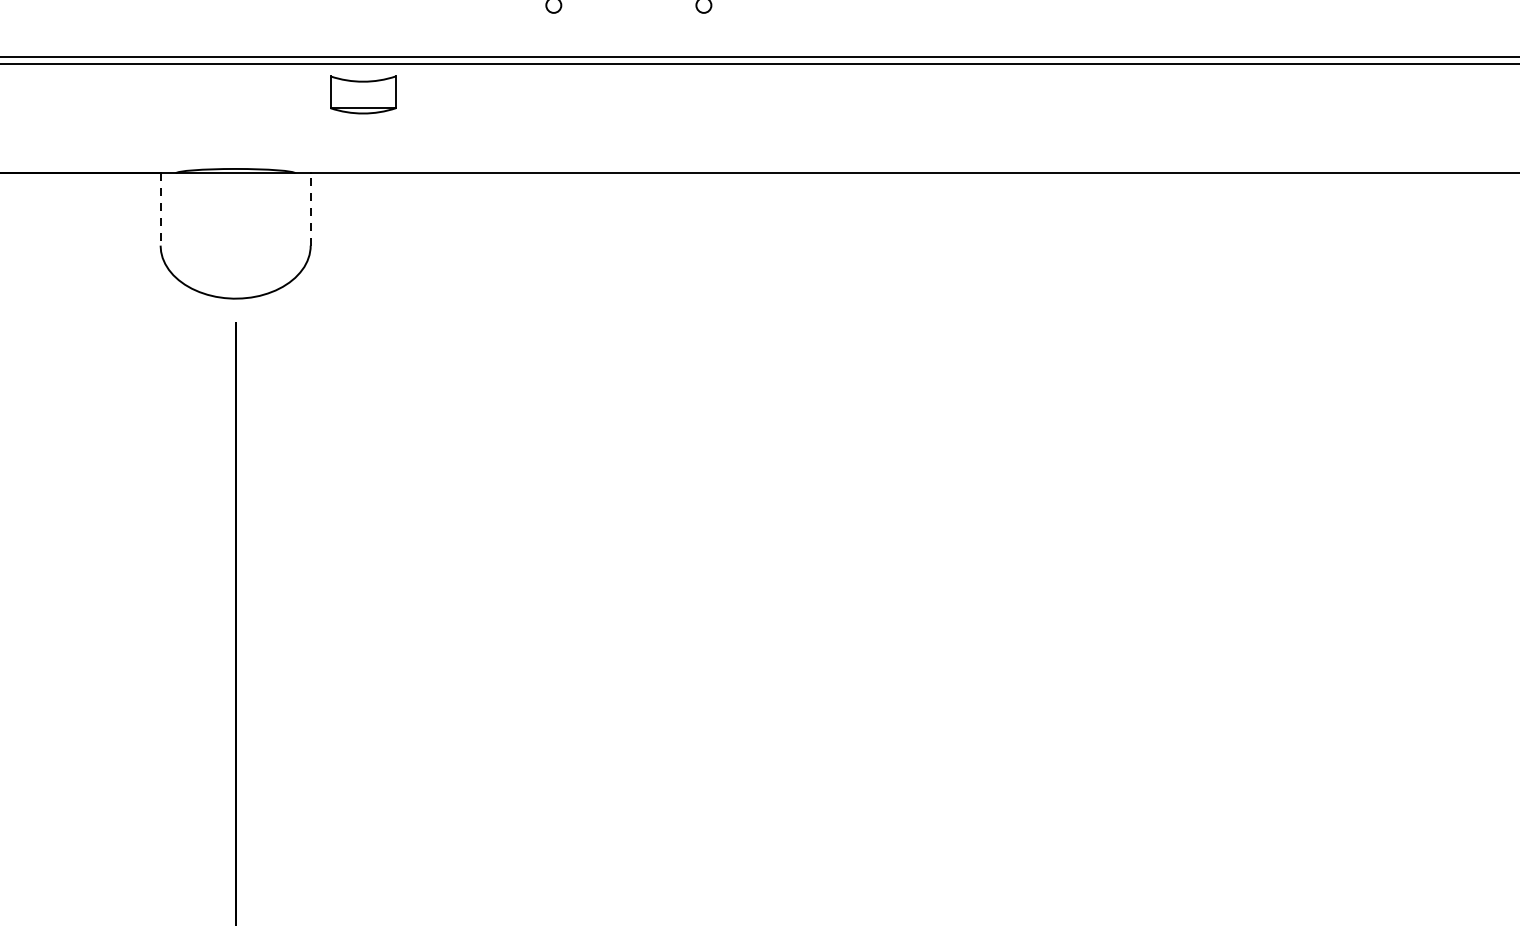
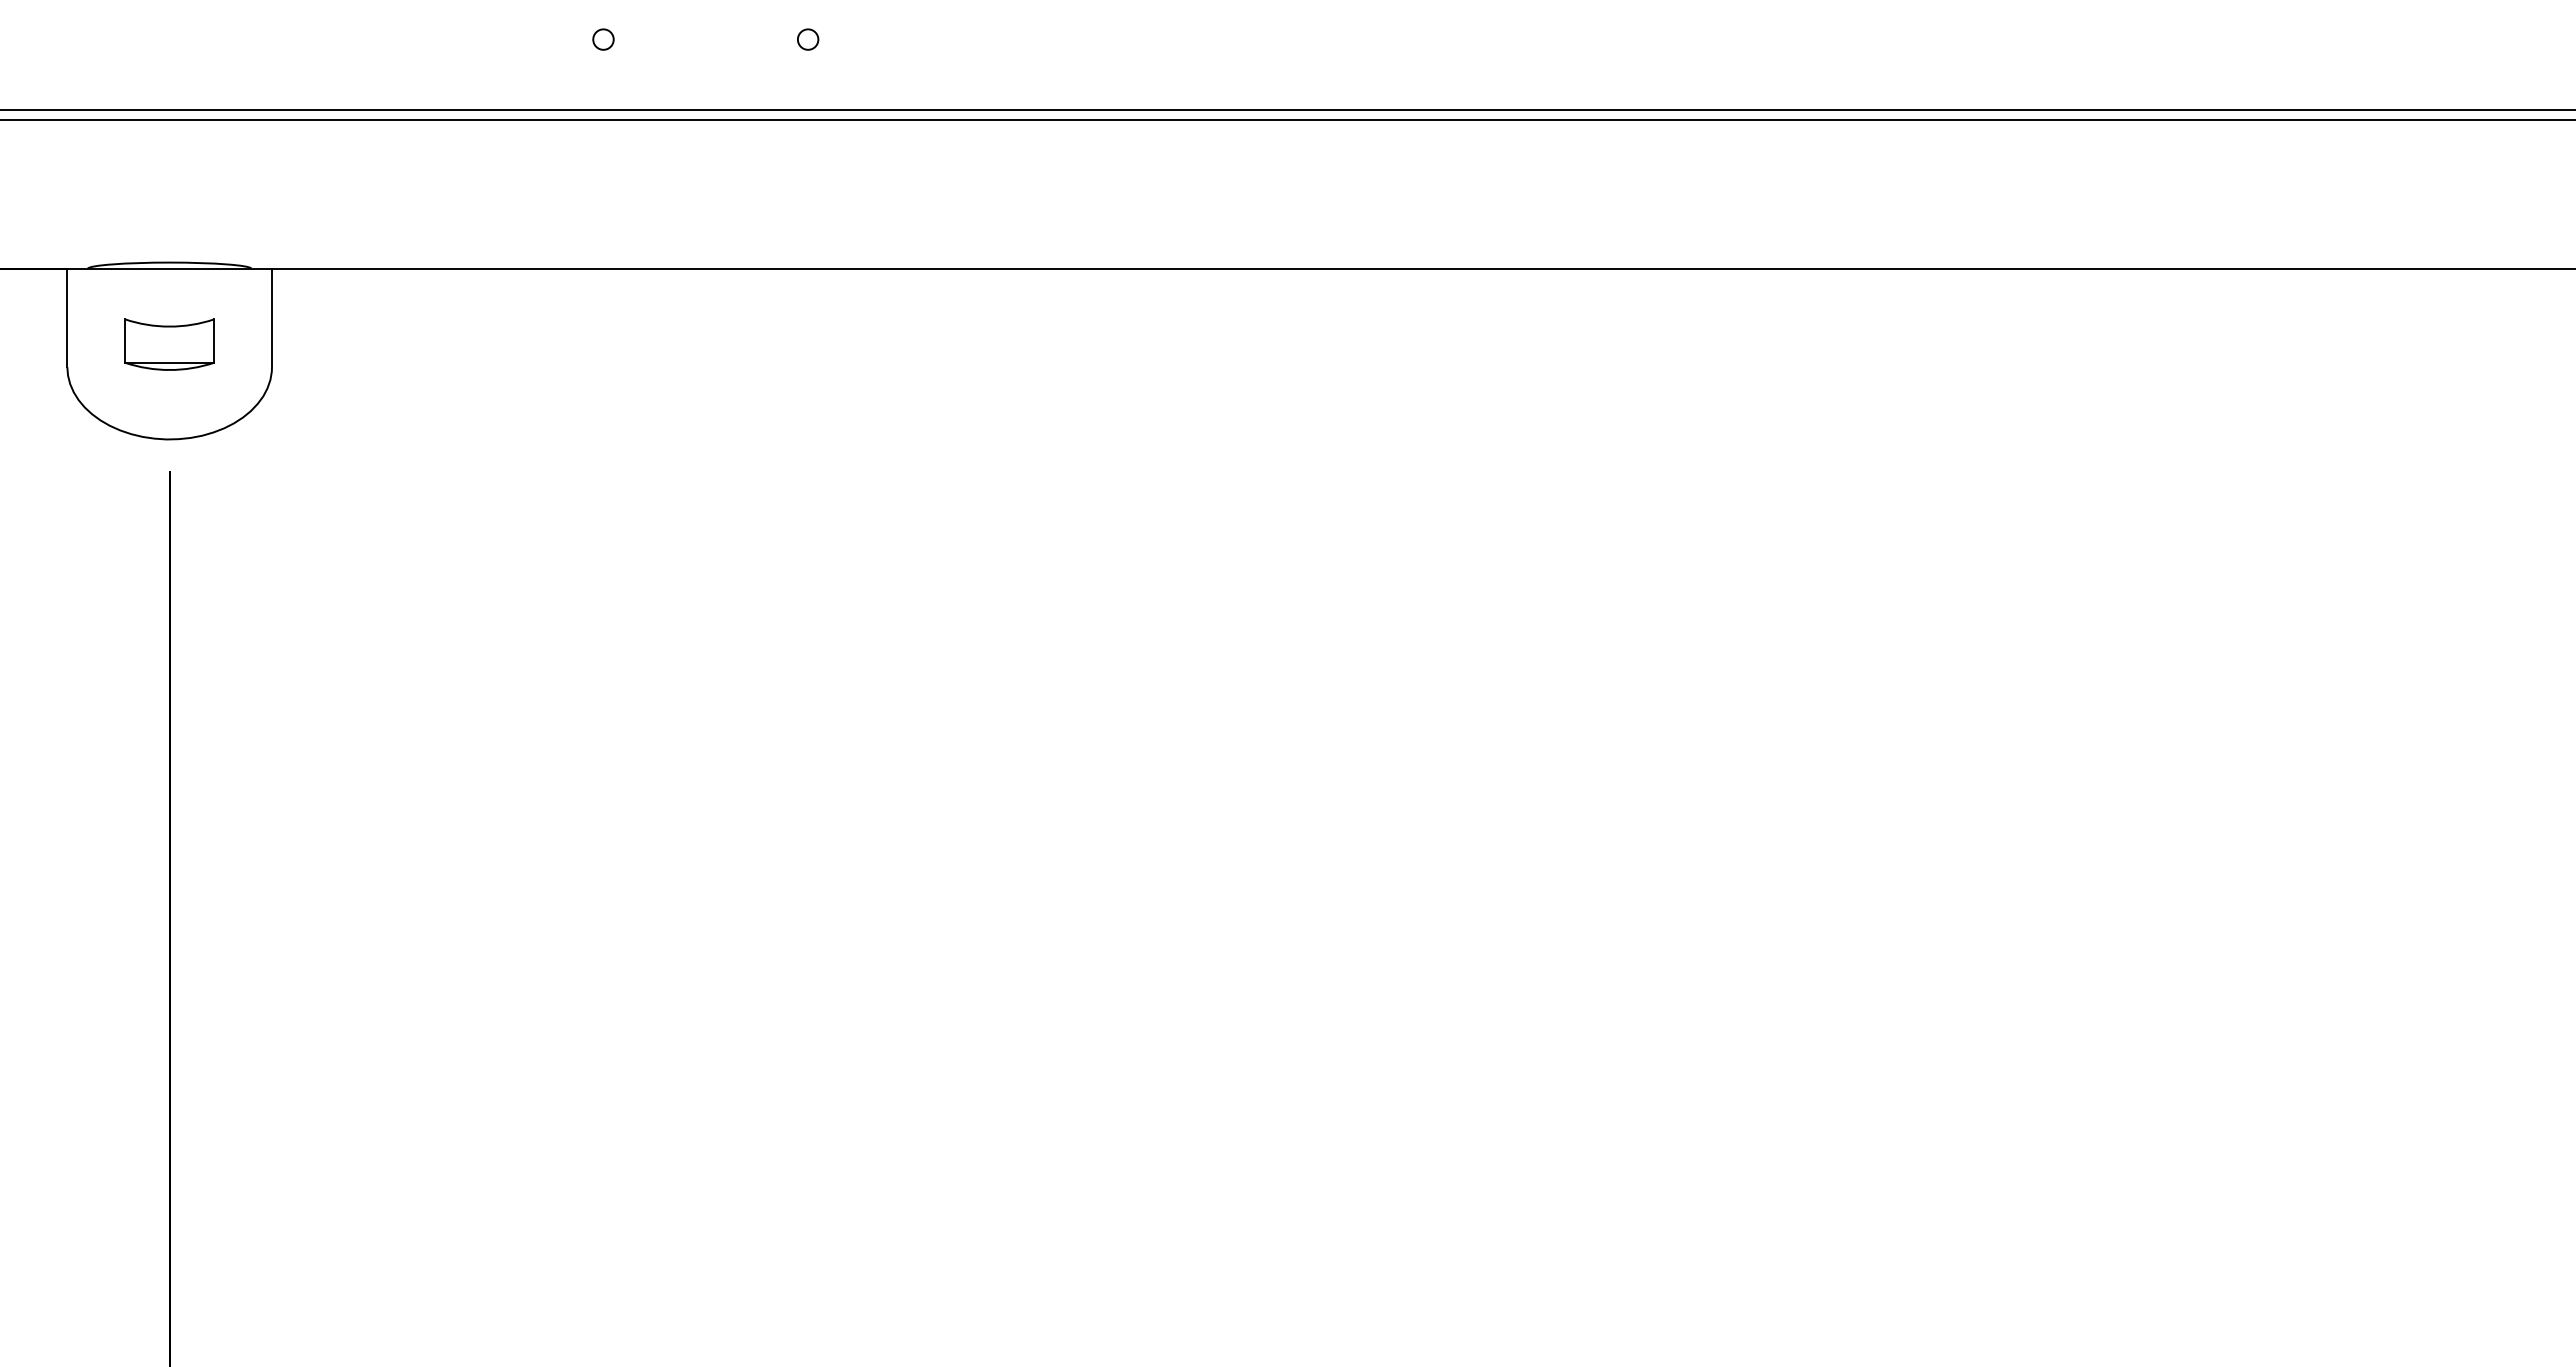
part: (363, 94) -> (169, 344), moved
line: (160, 209) -> (67, 318), dashed -> solid
line: (310, 209) -> (271, 317), dashed -> solid

